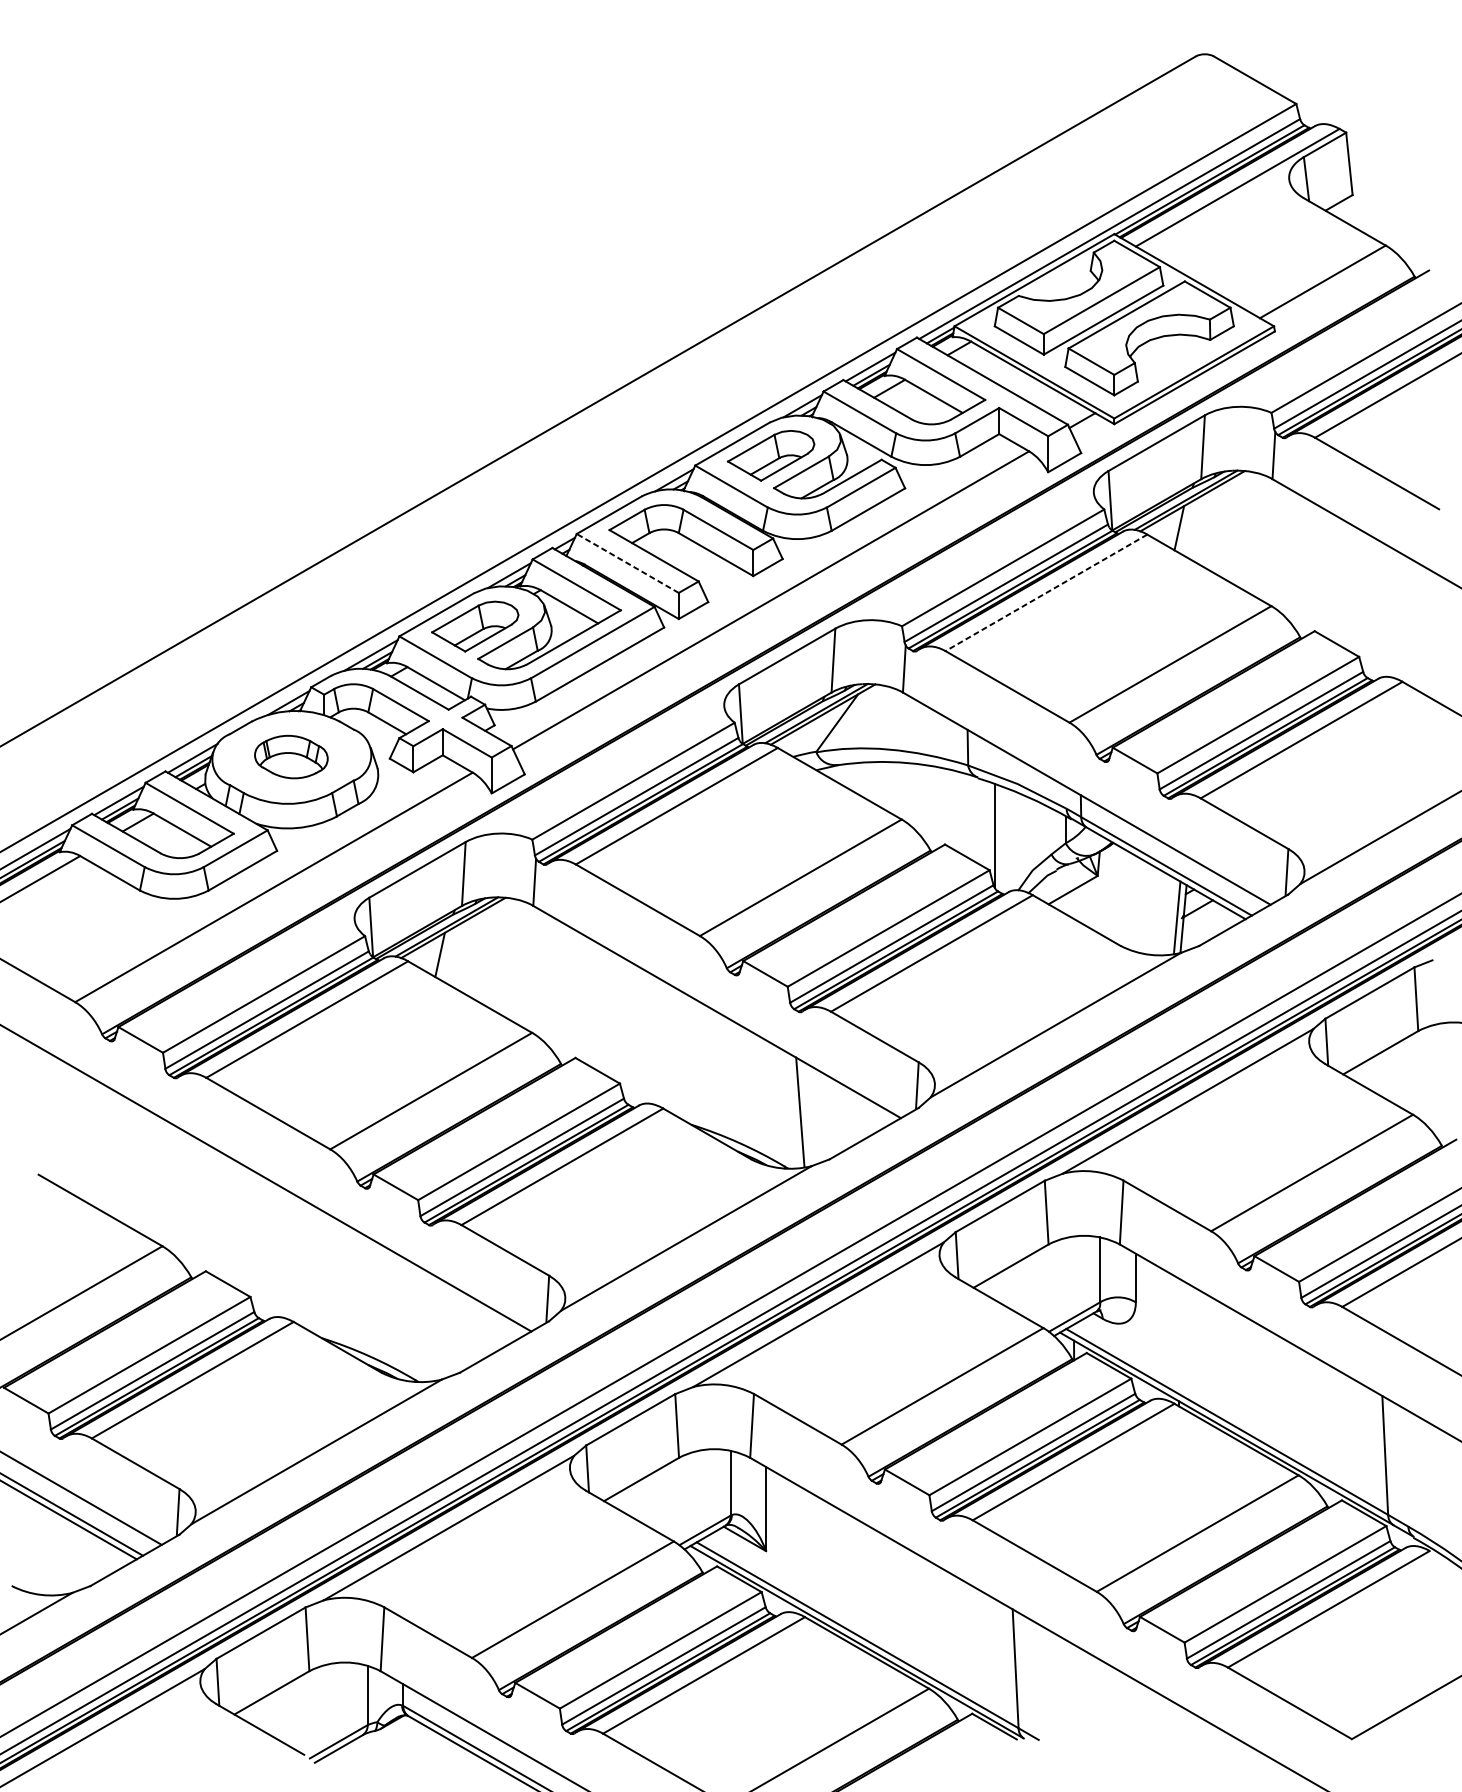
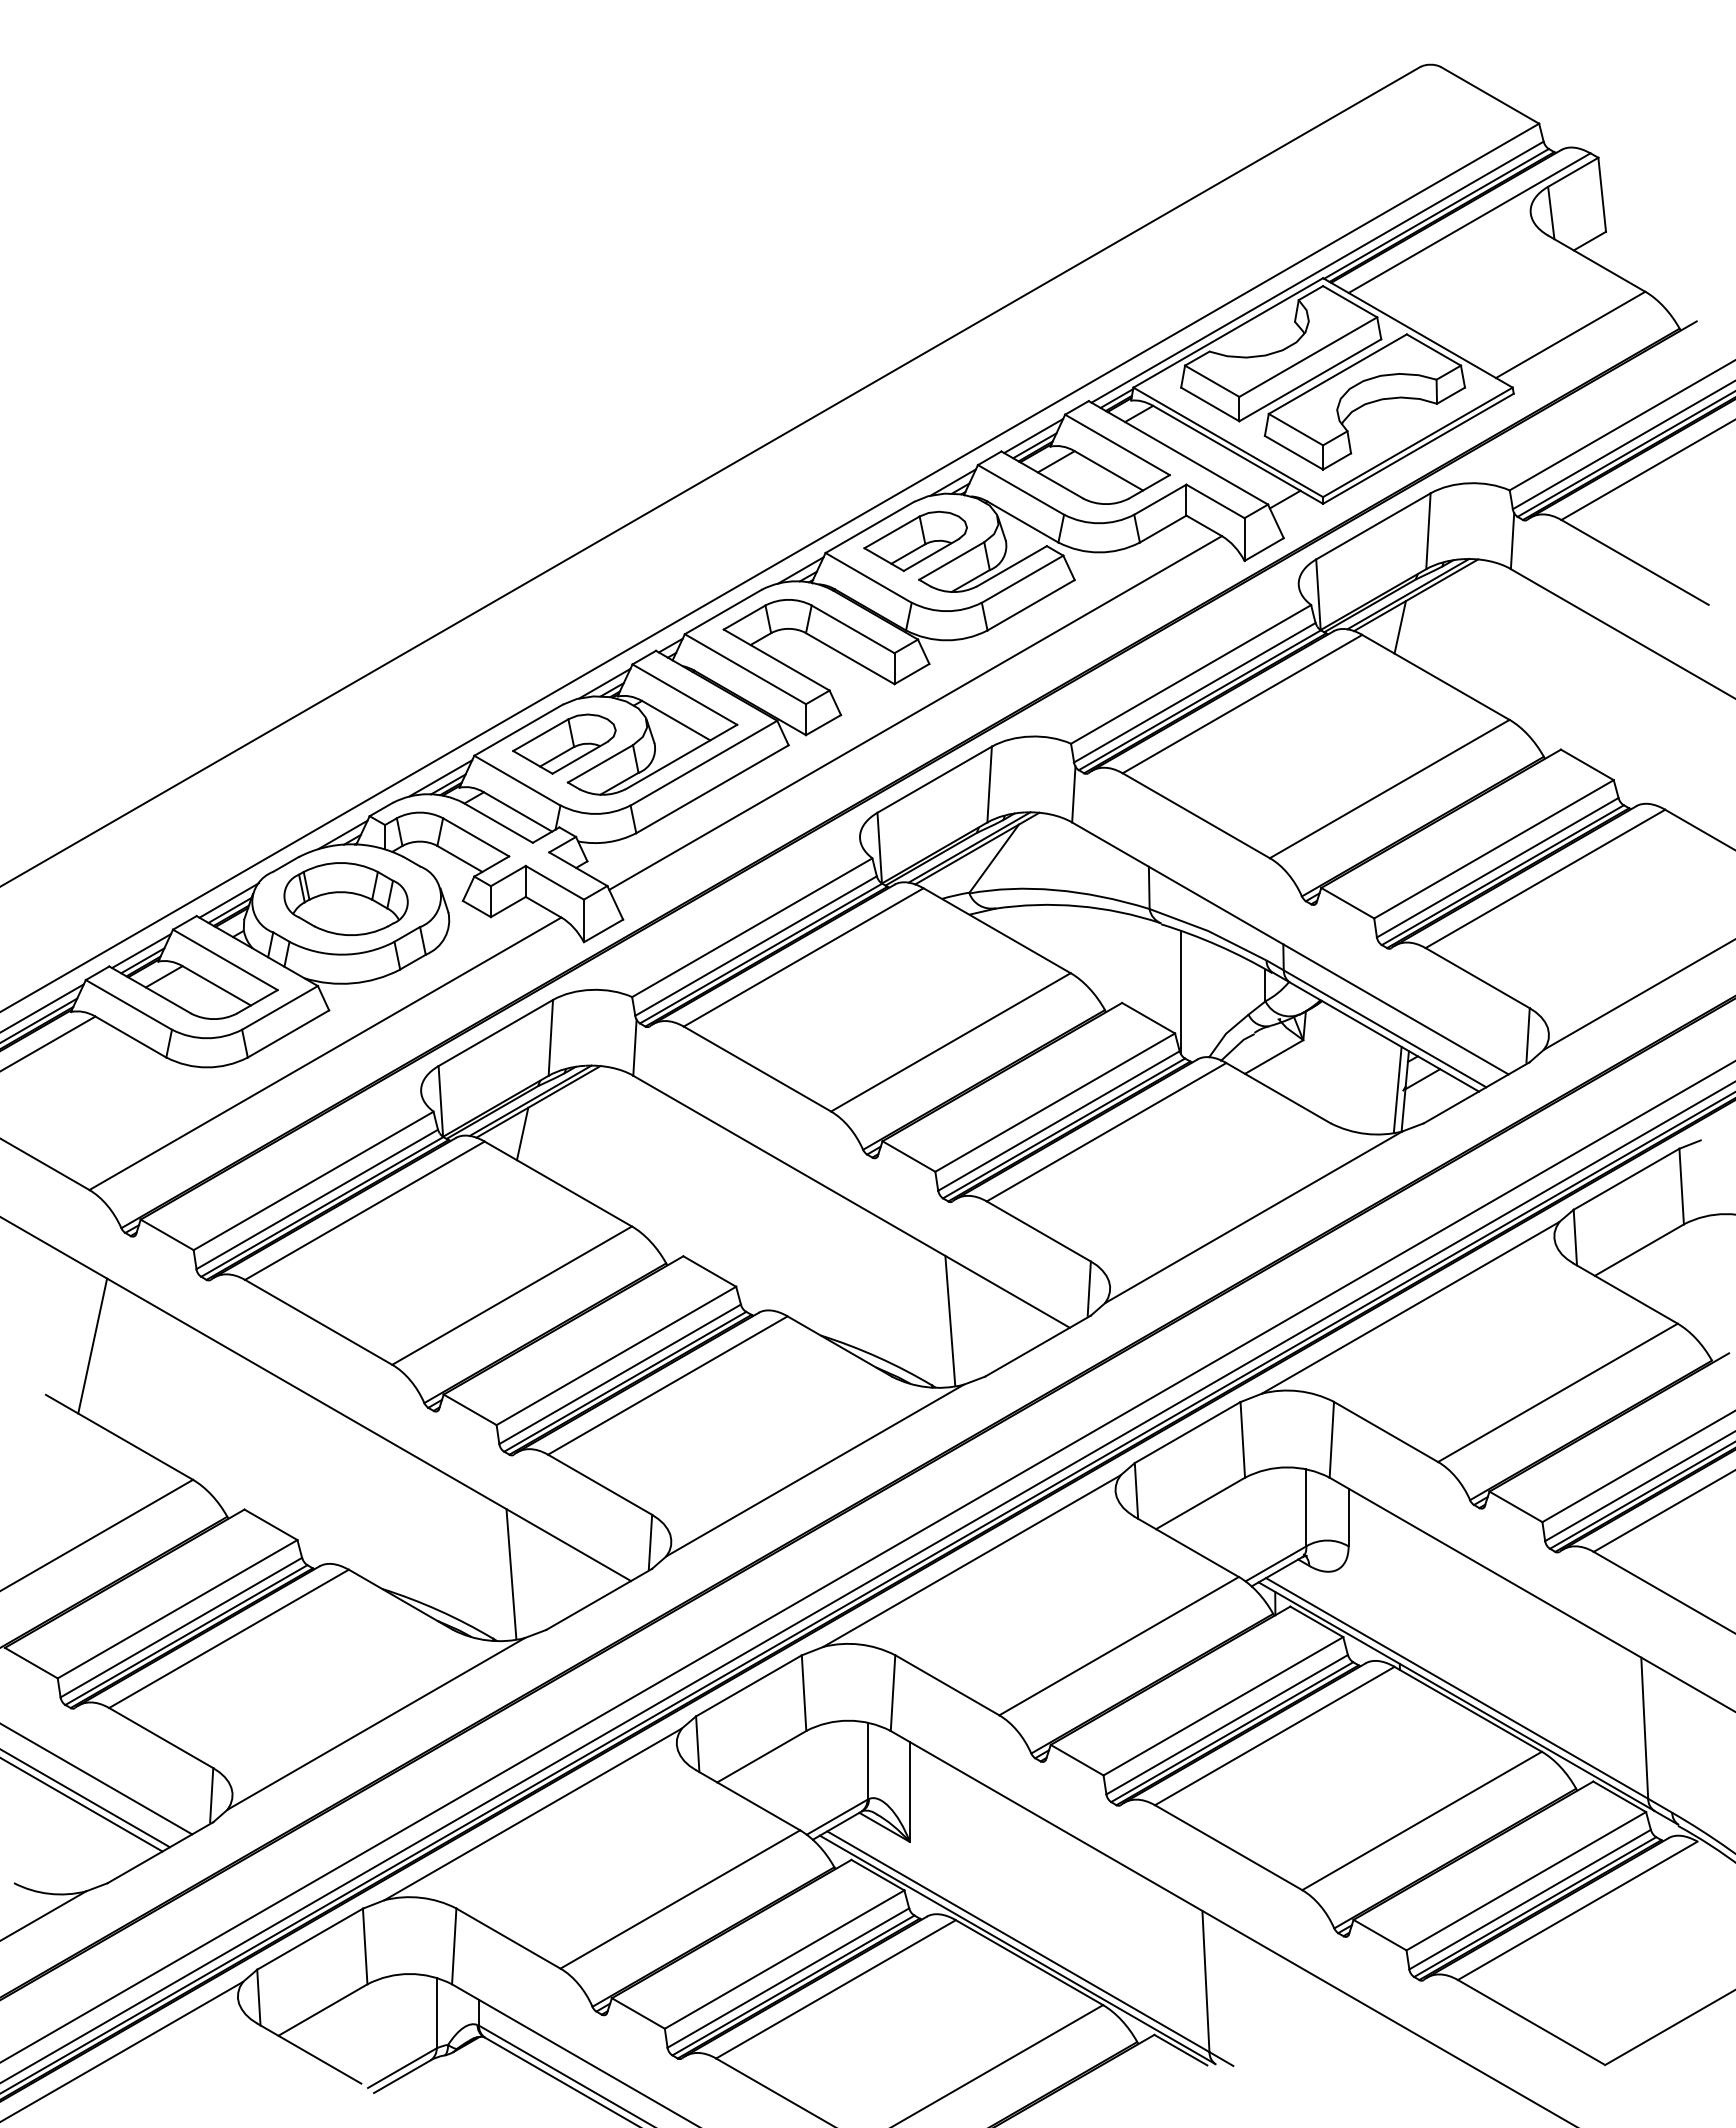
line: (627, 563) -> (745, 669), dashed -> solid
line: (1046, 593) -> (1242, 704), dashed -> solid
part: (290, 756) -> (345, 898), size x1.43
line: (77, 1133) -> (92, 1345), added
line: (430, 1325) -> (511, 1574), added

